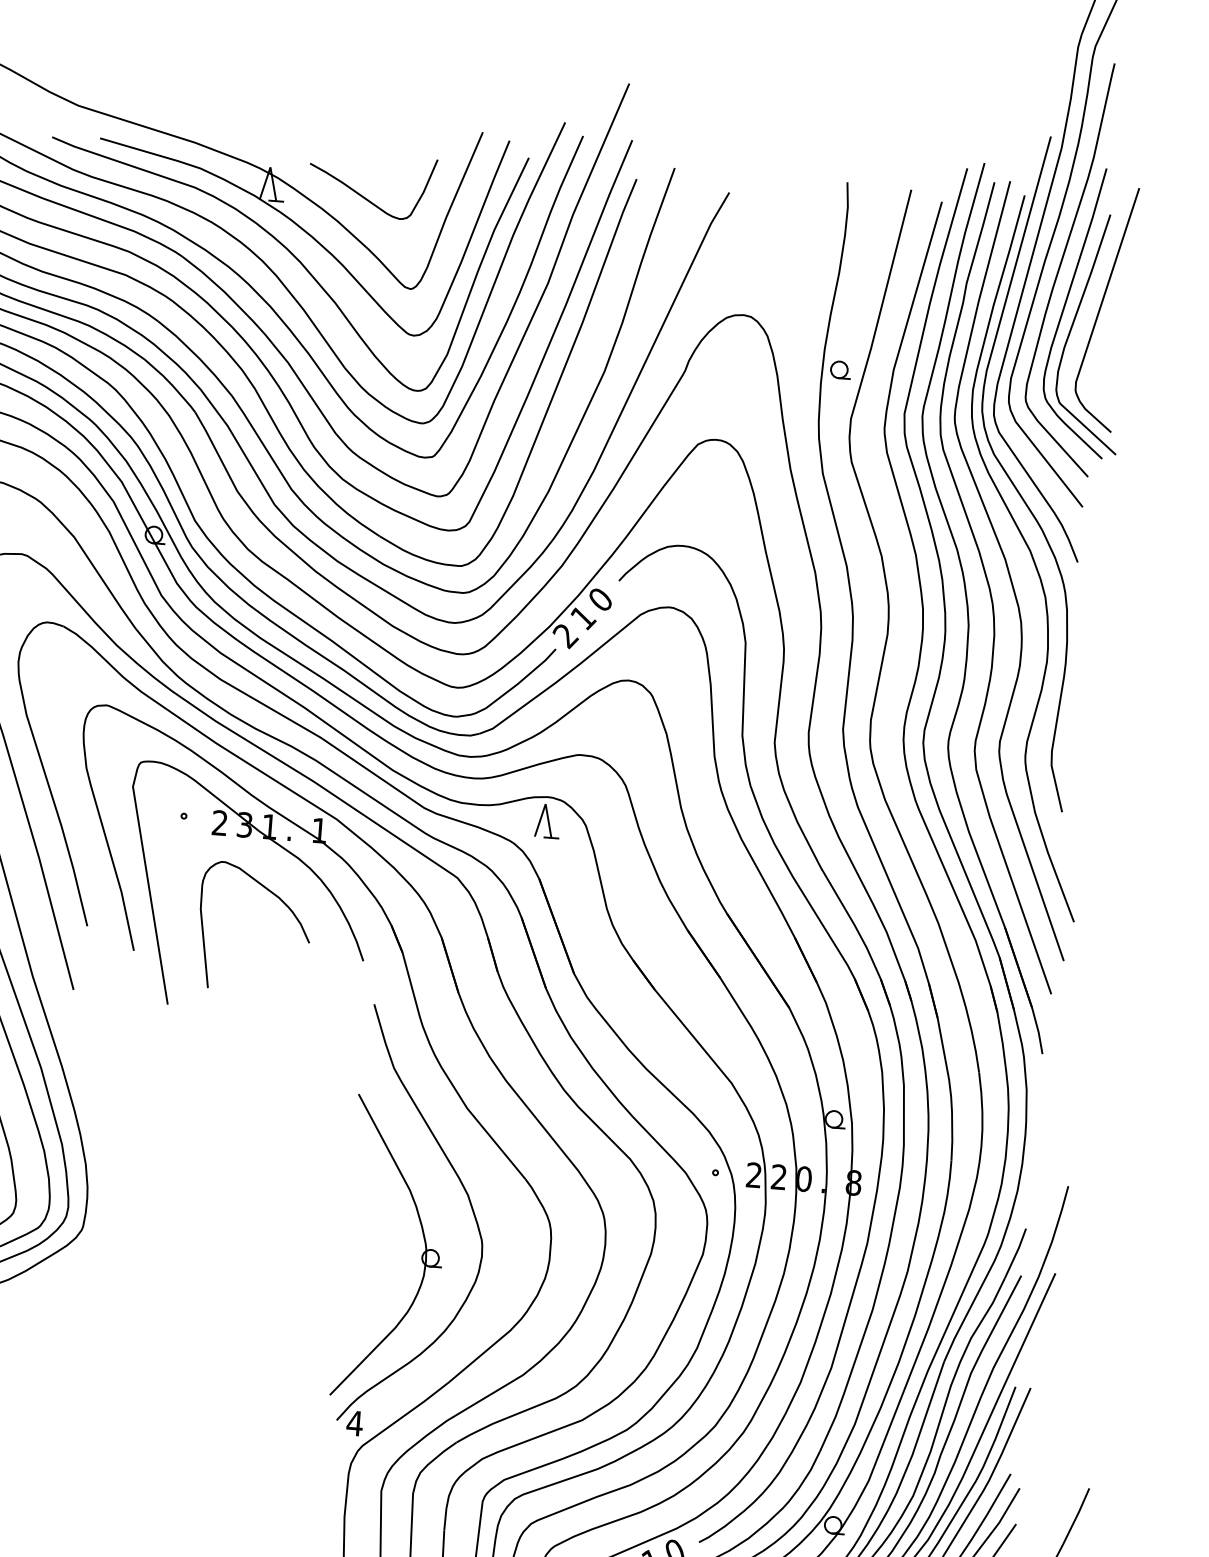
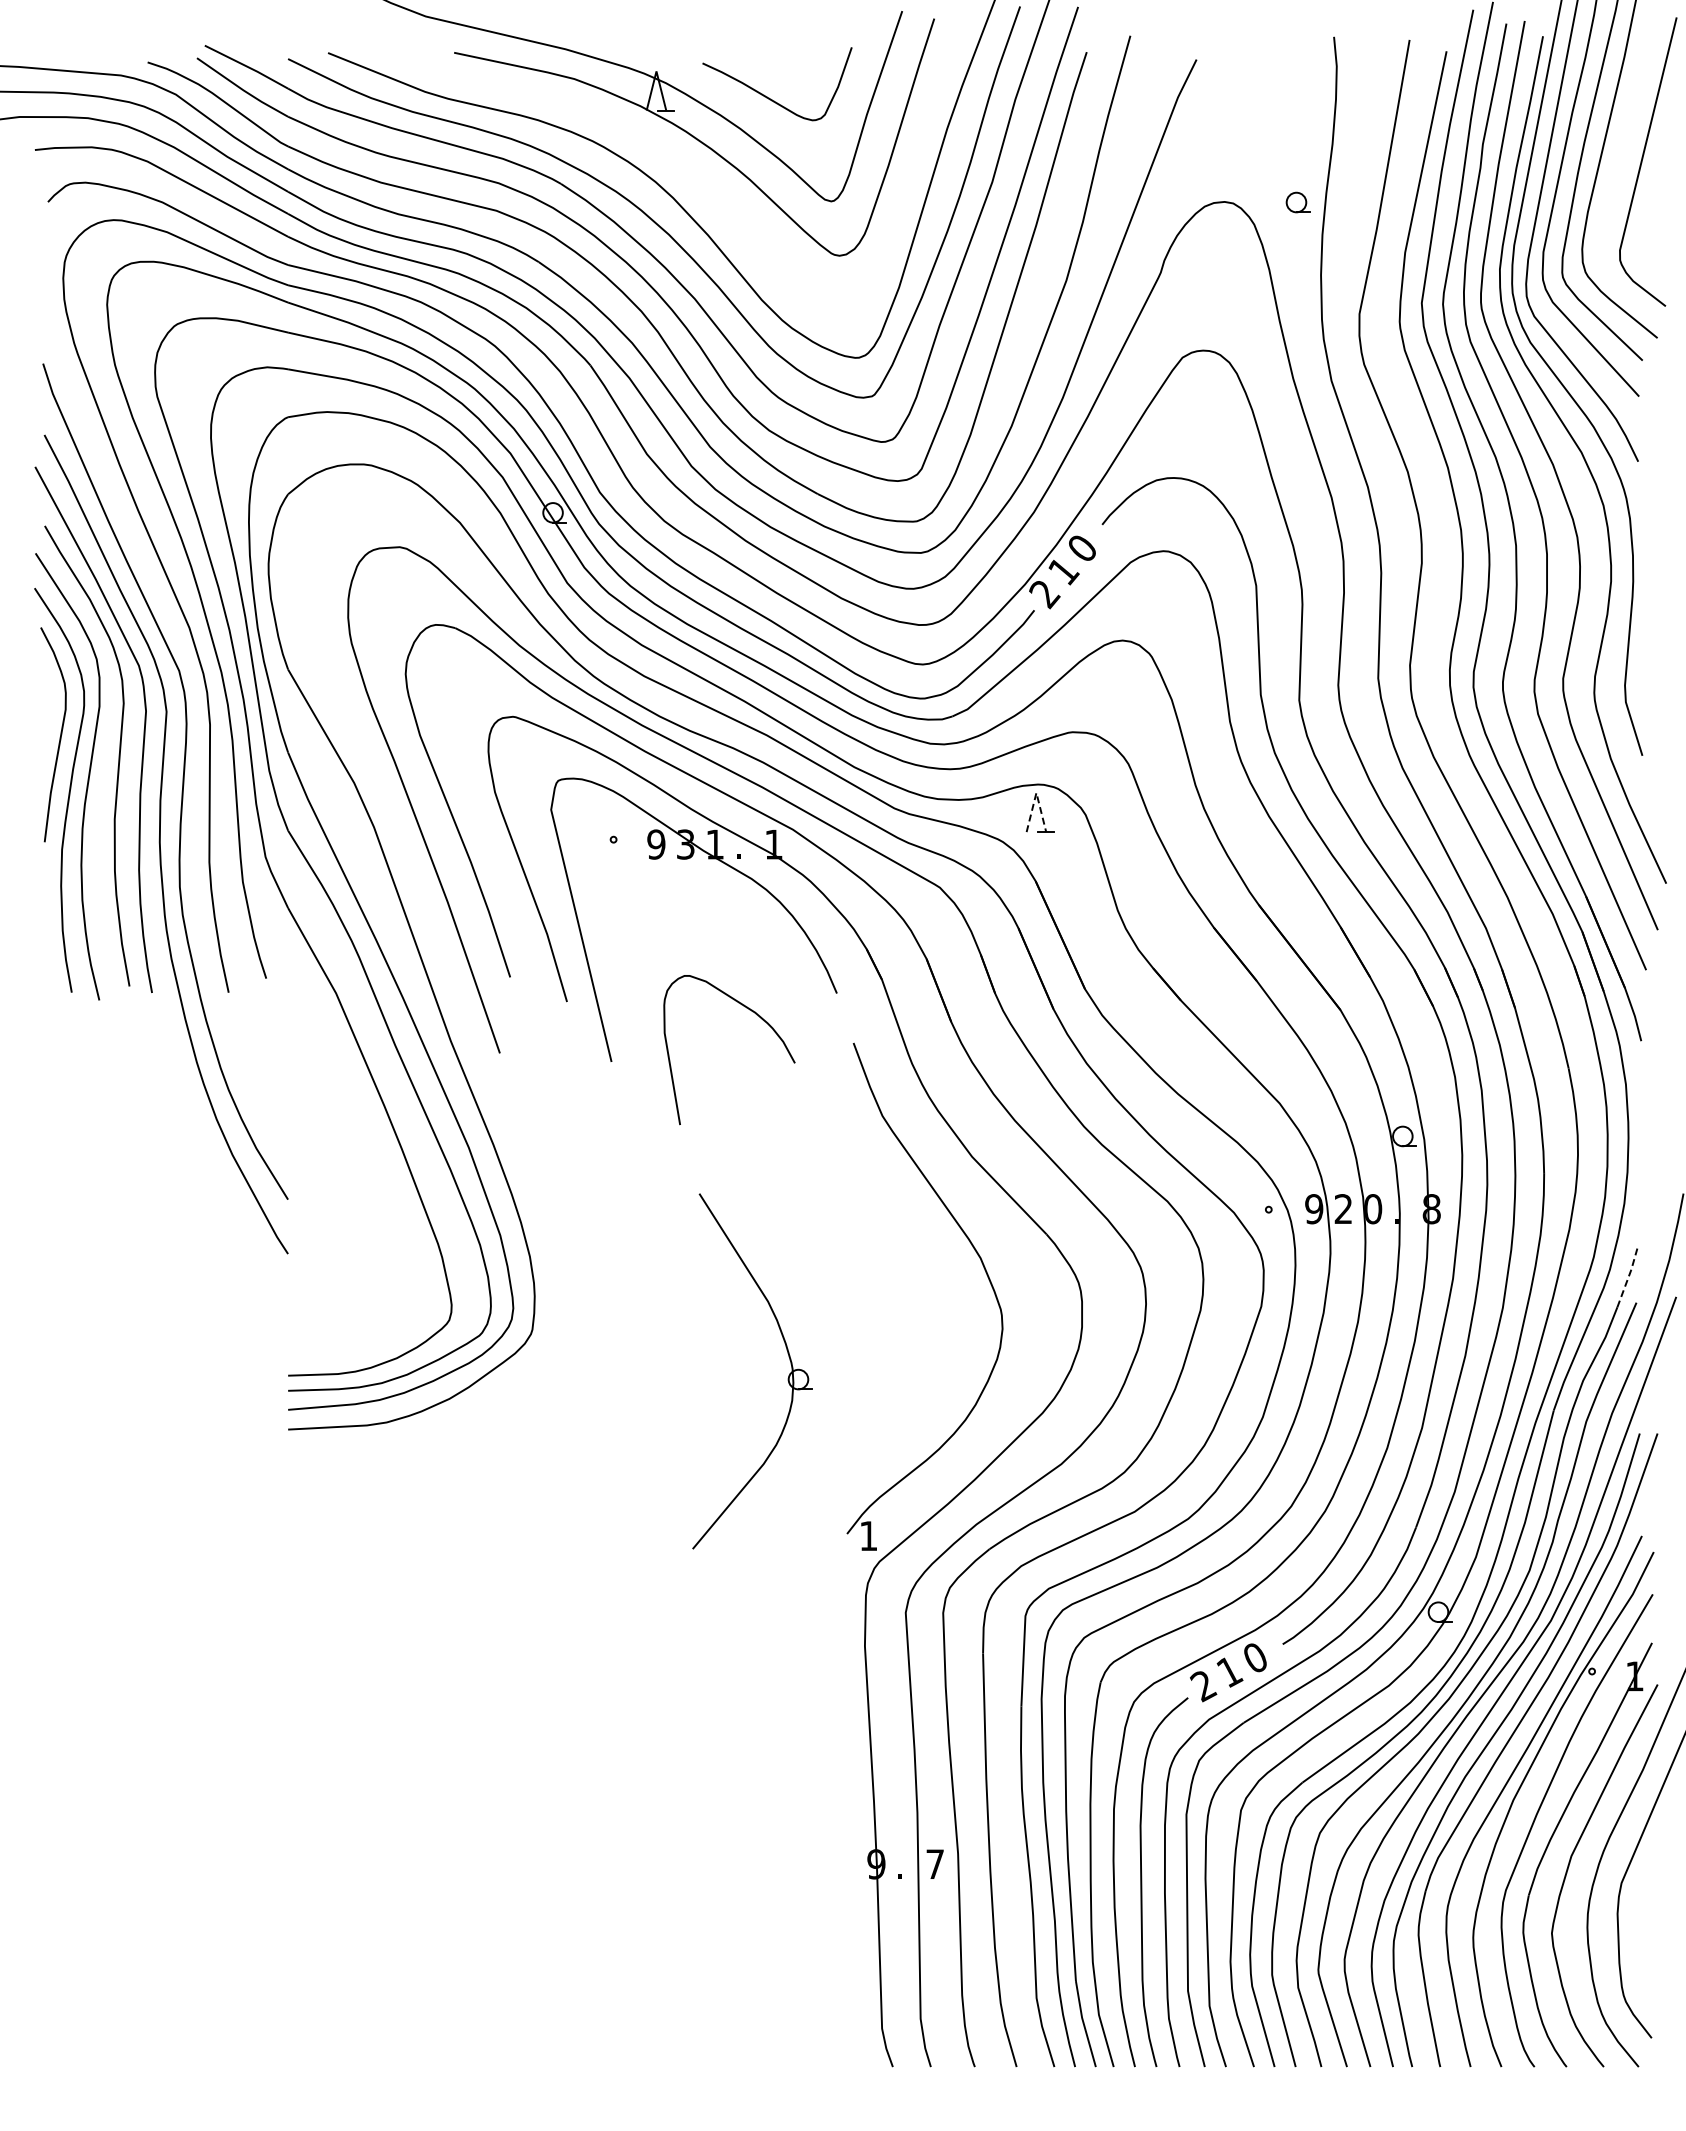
curve: (289, 252) -> (686, 169), removed
curve: (1073, 326) -> (1611, 185), removed
part: (840, 369) -> (1297, 202), moved
line: (545, 803) -> (1036, 792), solid -> dashed
text: (220, 823) -> (656, 844), 2 -> 9
curve: (279, 899) -> (755, 1014), moved
text: (754, 1175) -> (1314, 1209), 2 -> 9
line: (1016, 1252) -> (1628, 1276), solid -> dashed
part: (421, 1256) -> (787, 1378), moved
text: (354, 1423) -> (868, 1535), 4 -> 1

